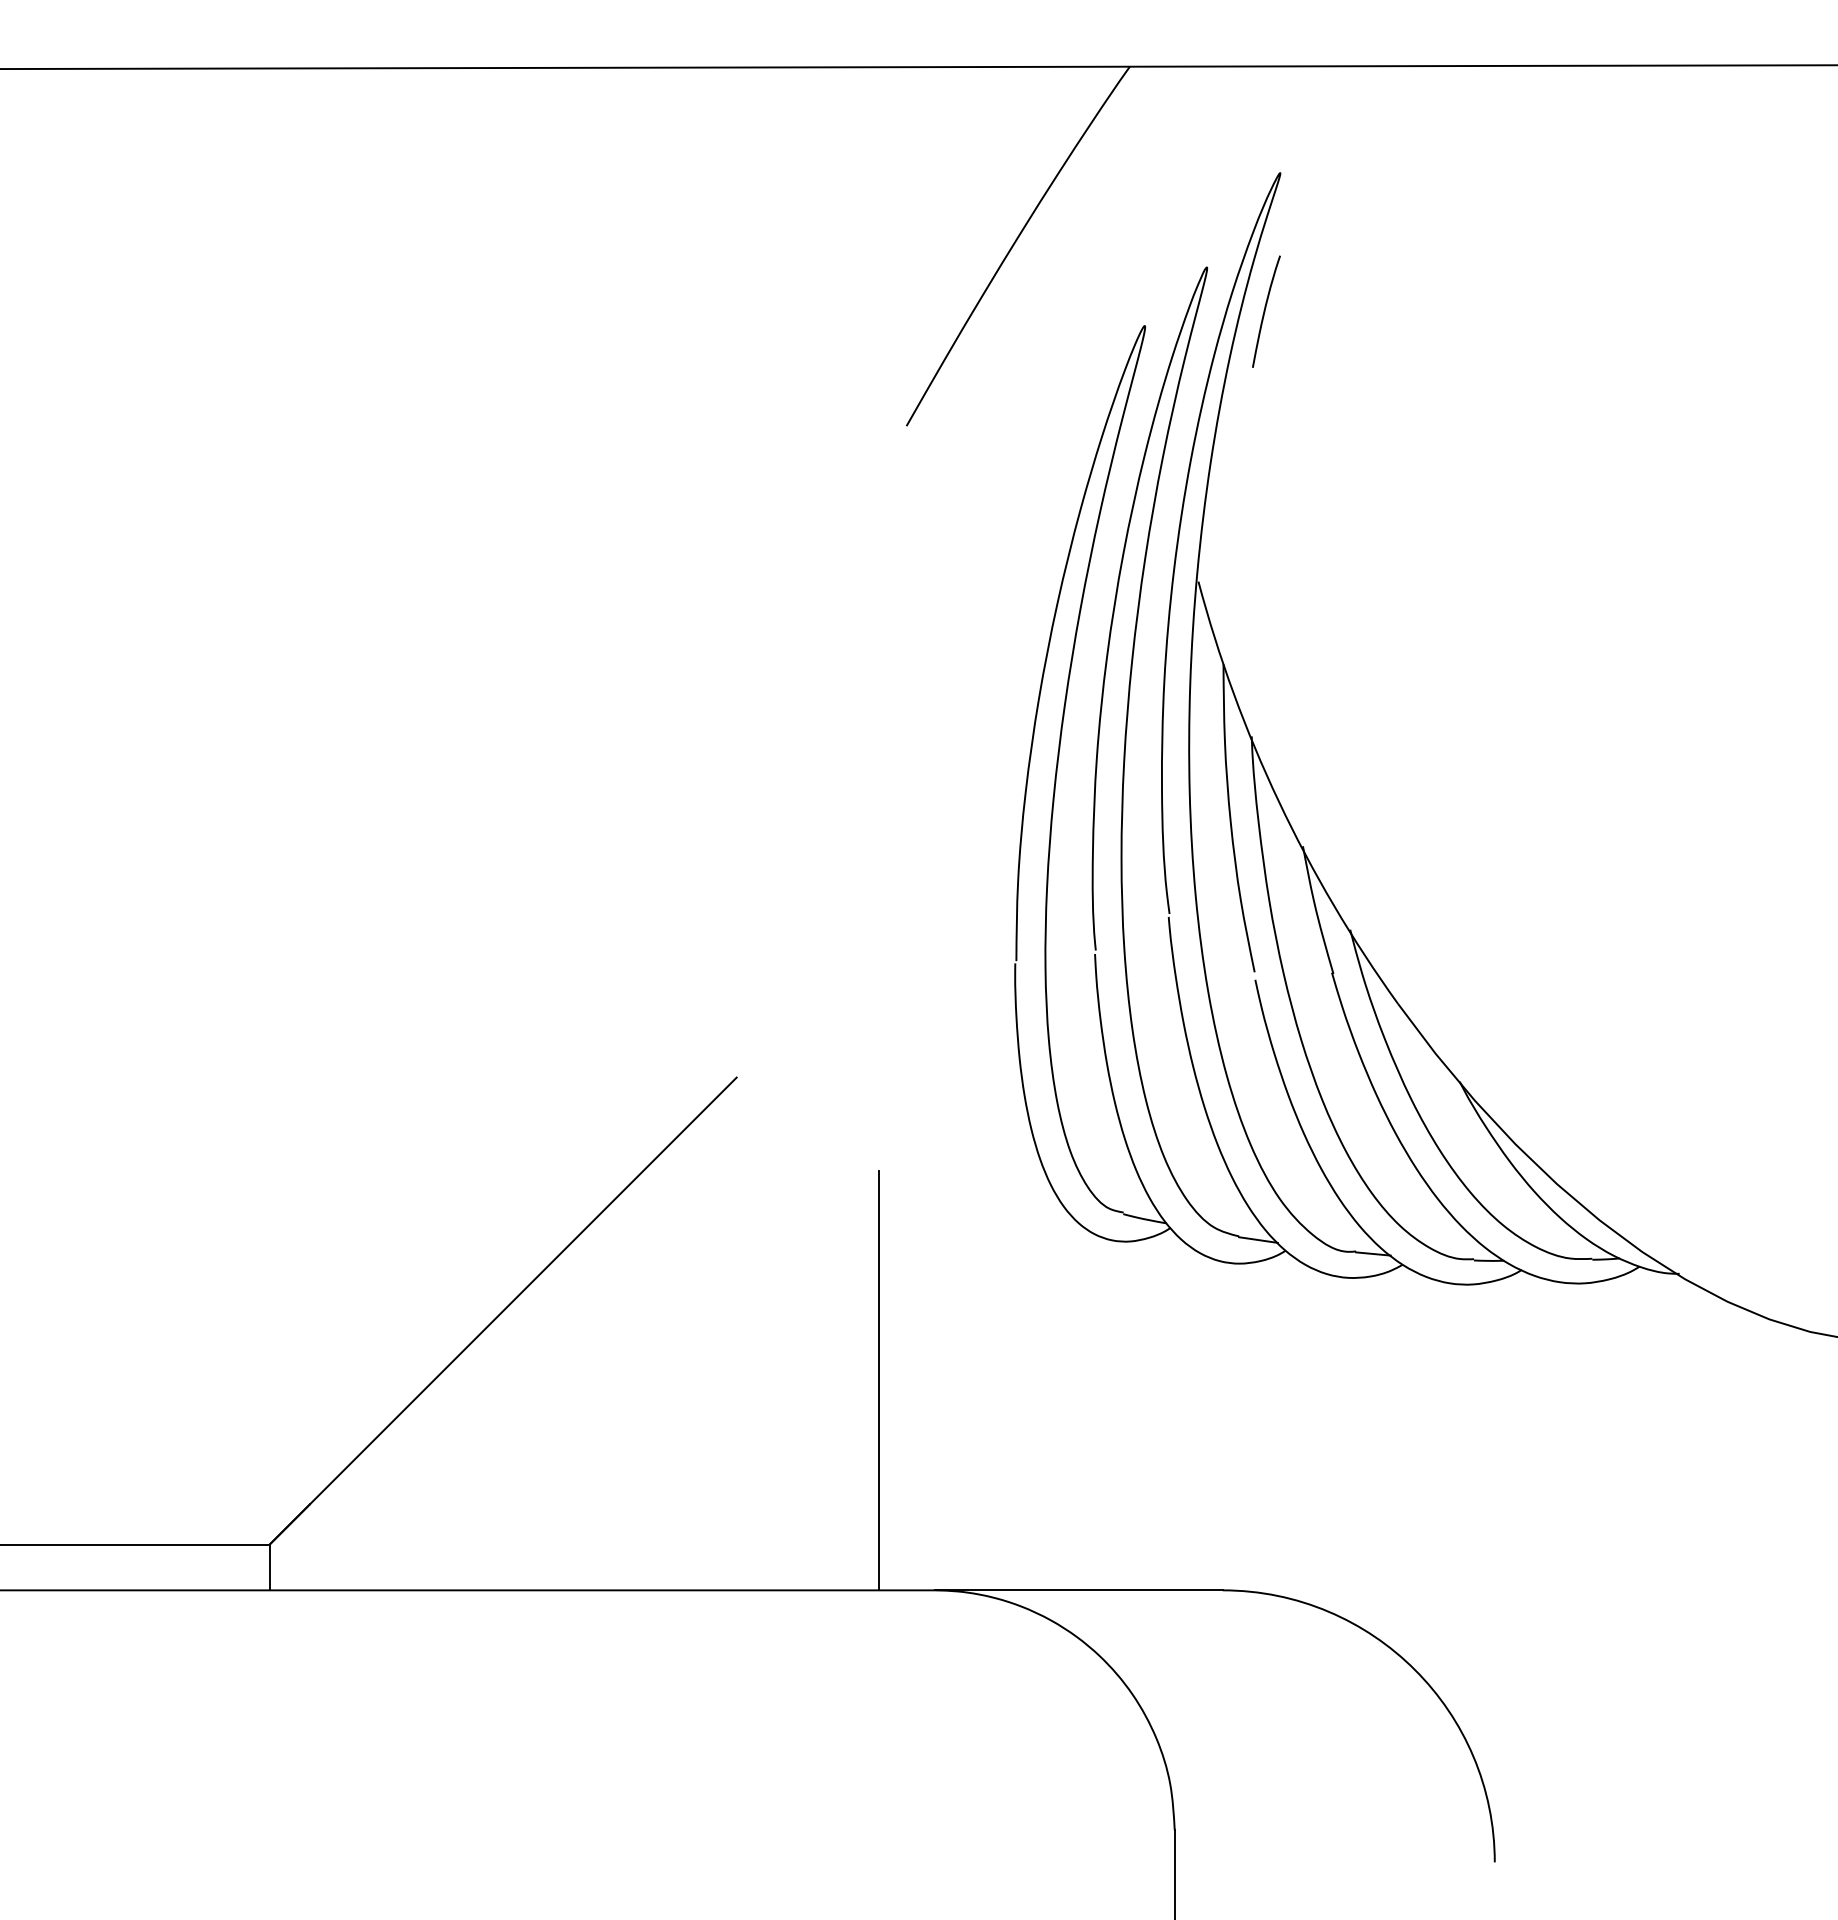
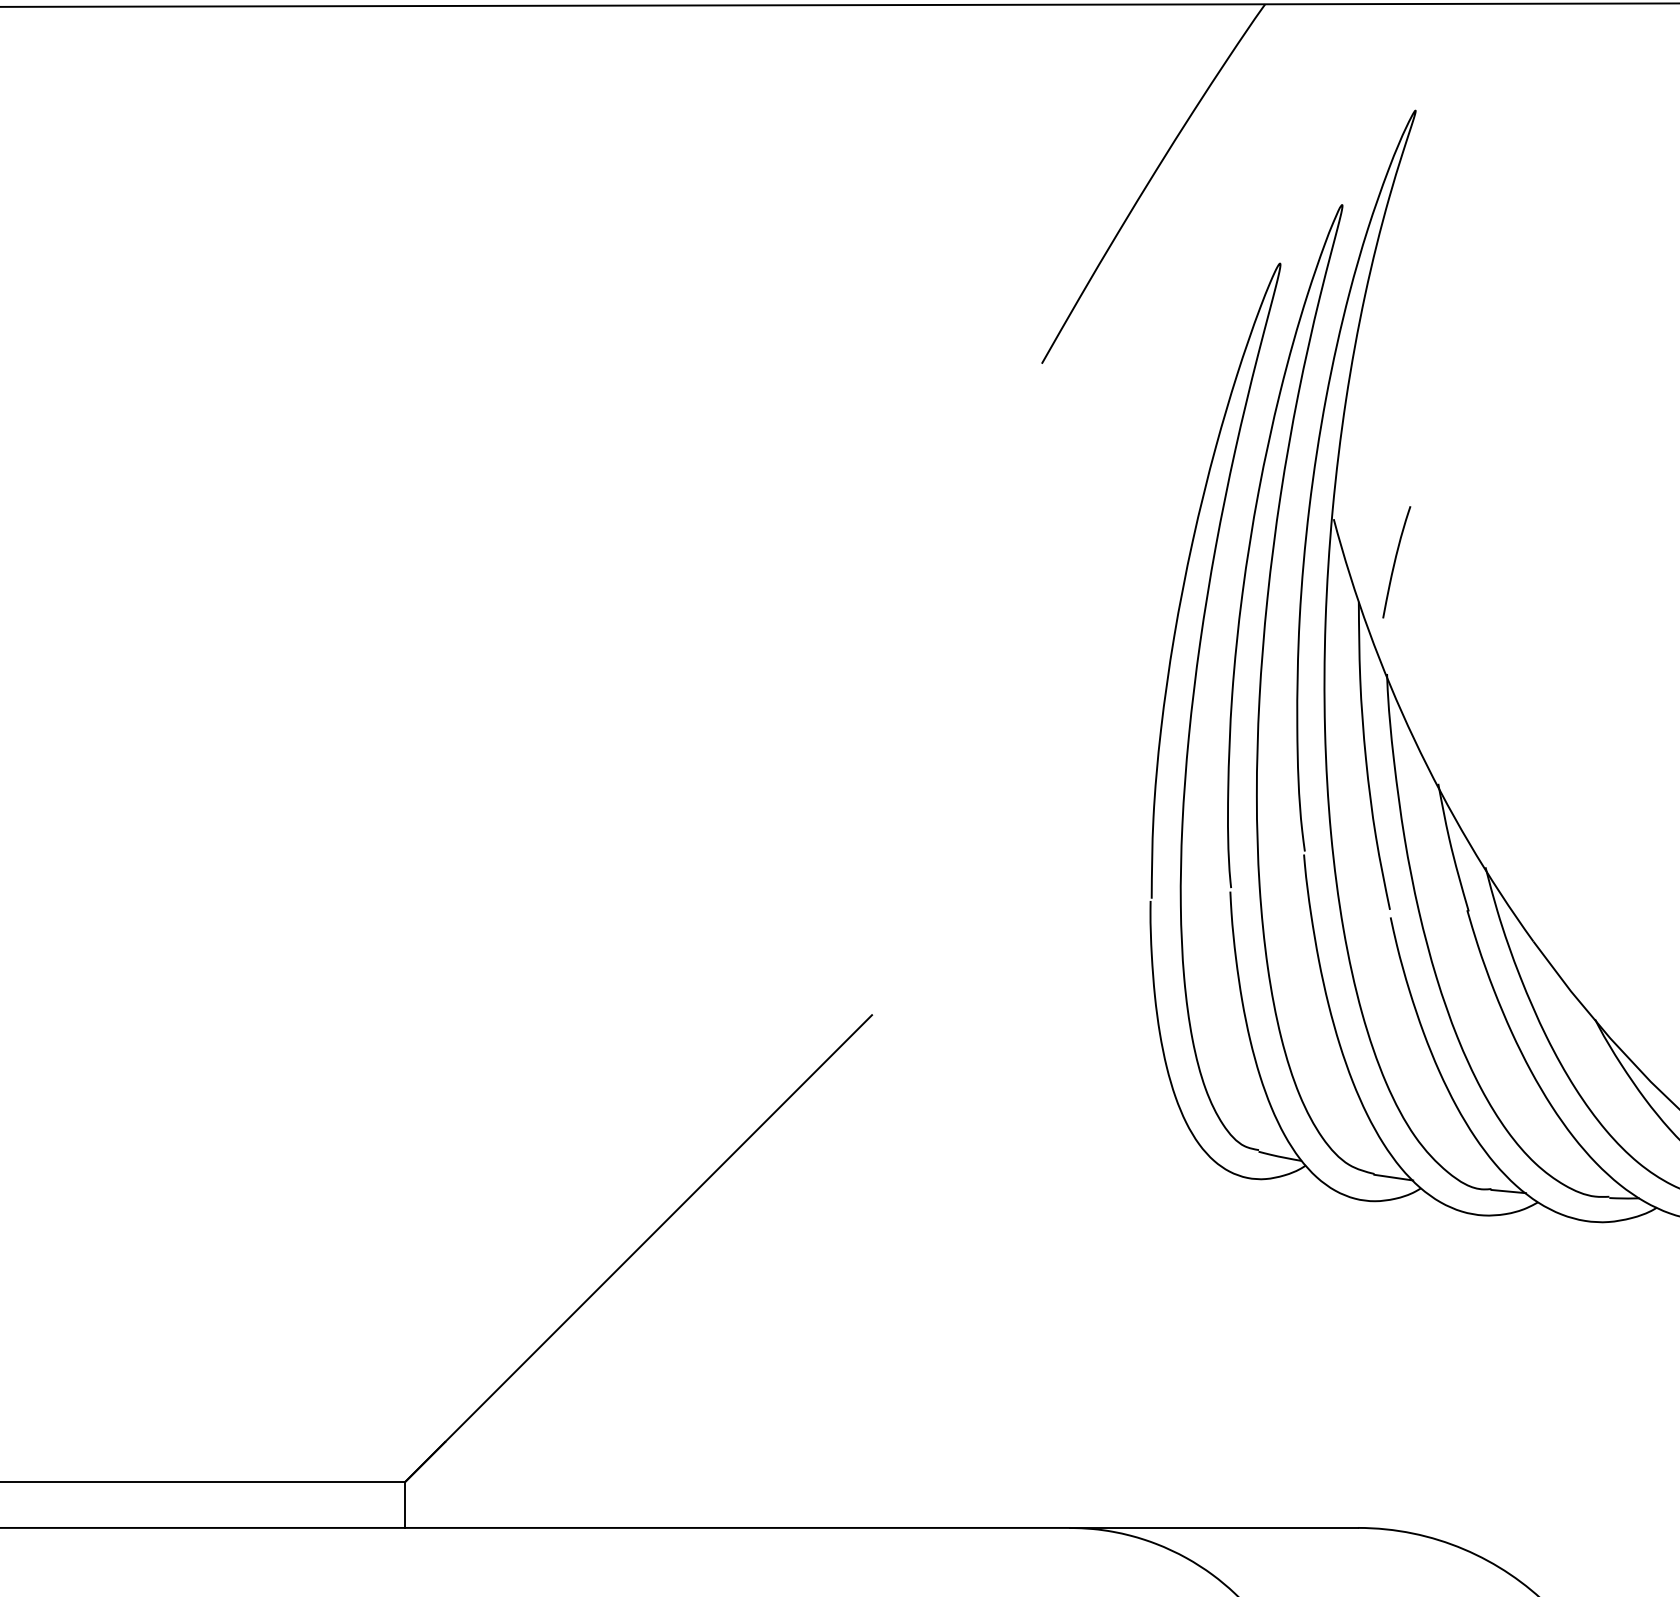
curve: (1265, 311) -> (1395, 562), moved
line: (879, 1380) -> (1014, 1318), removed

